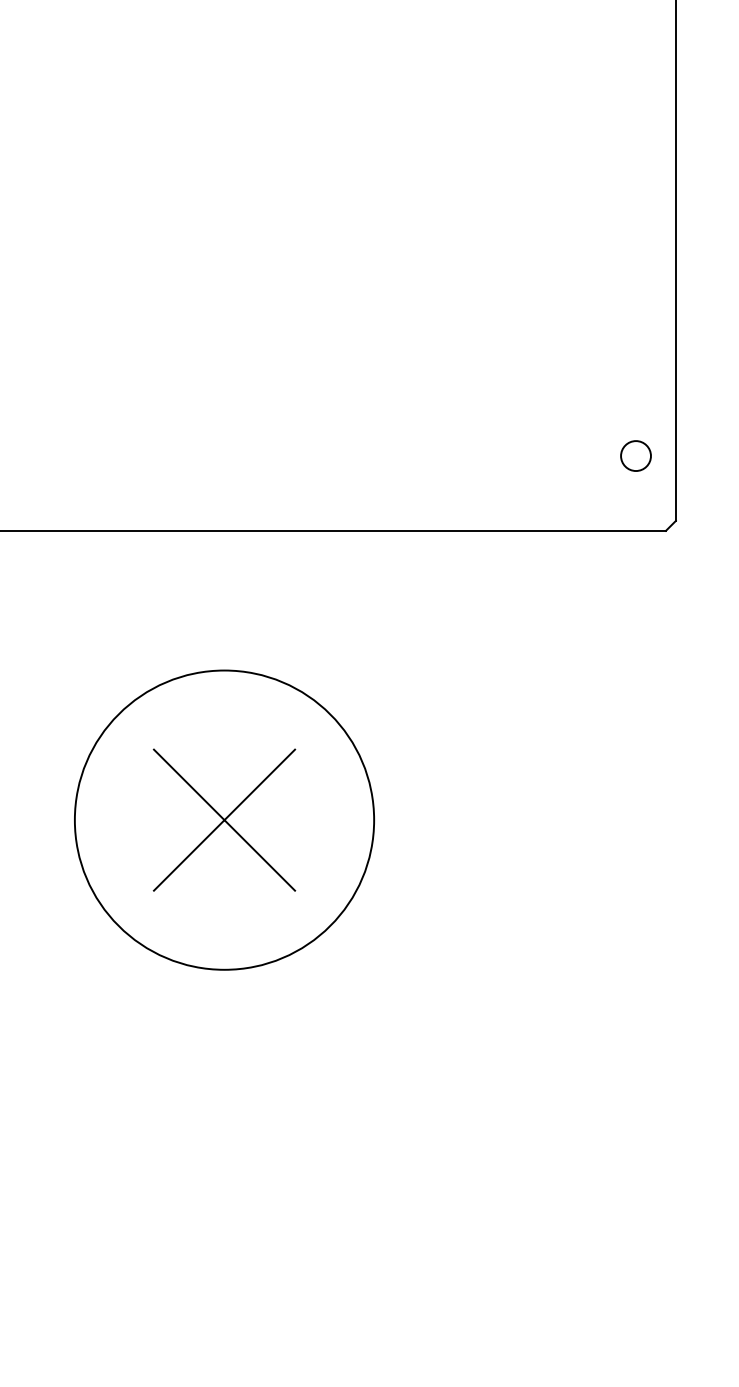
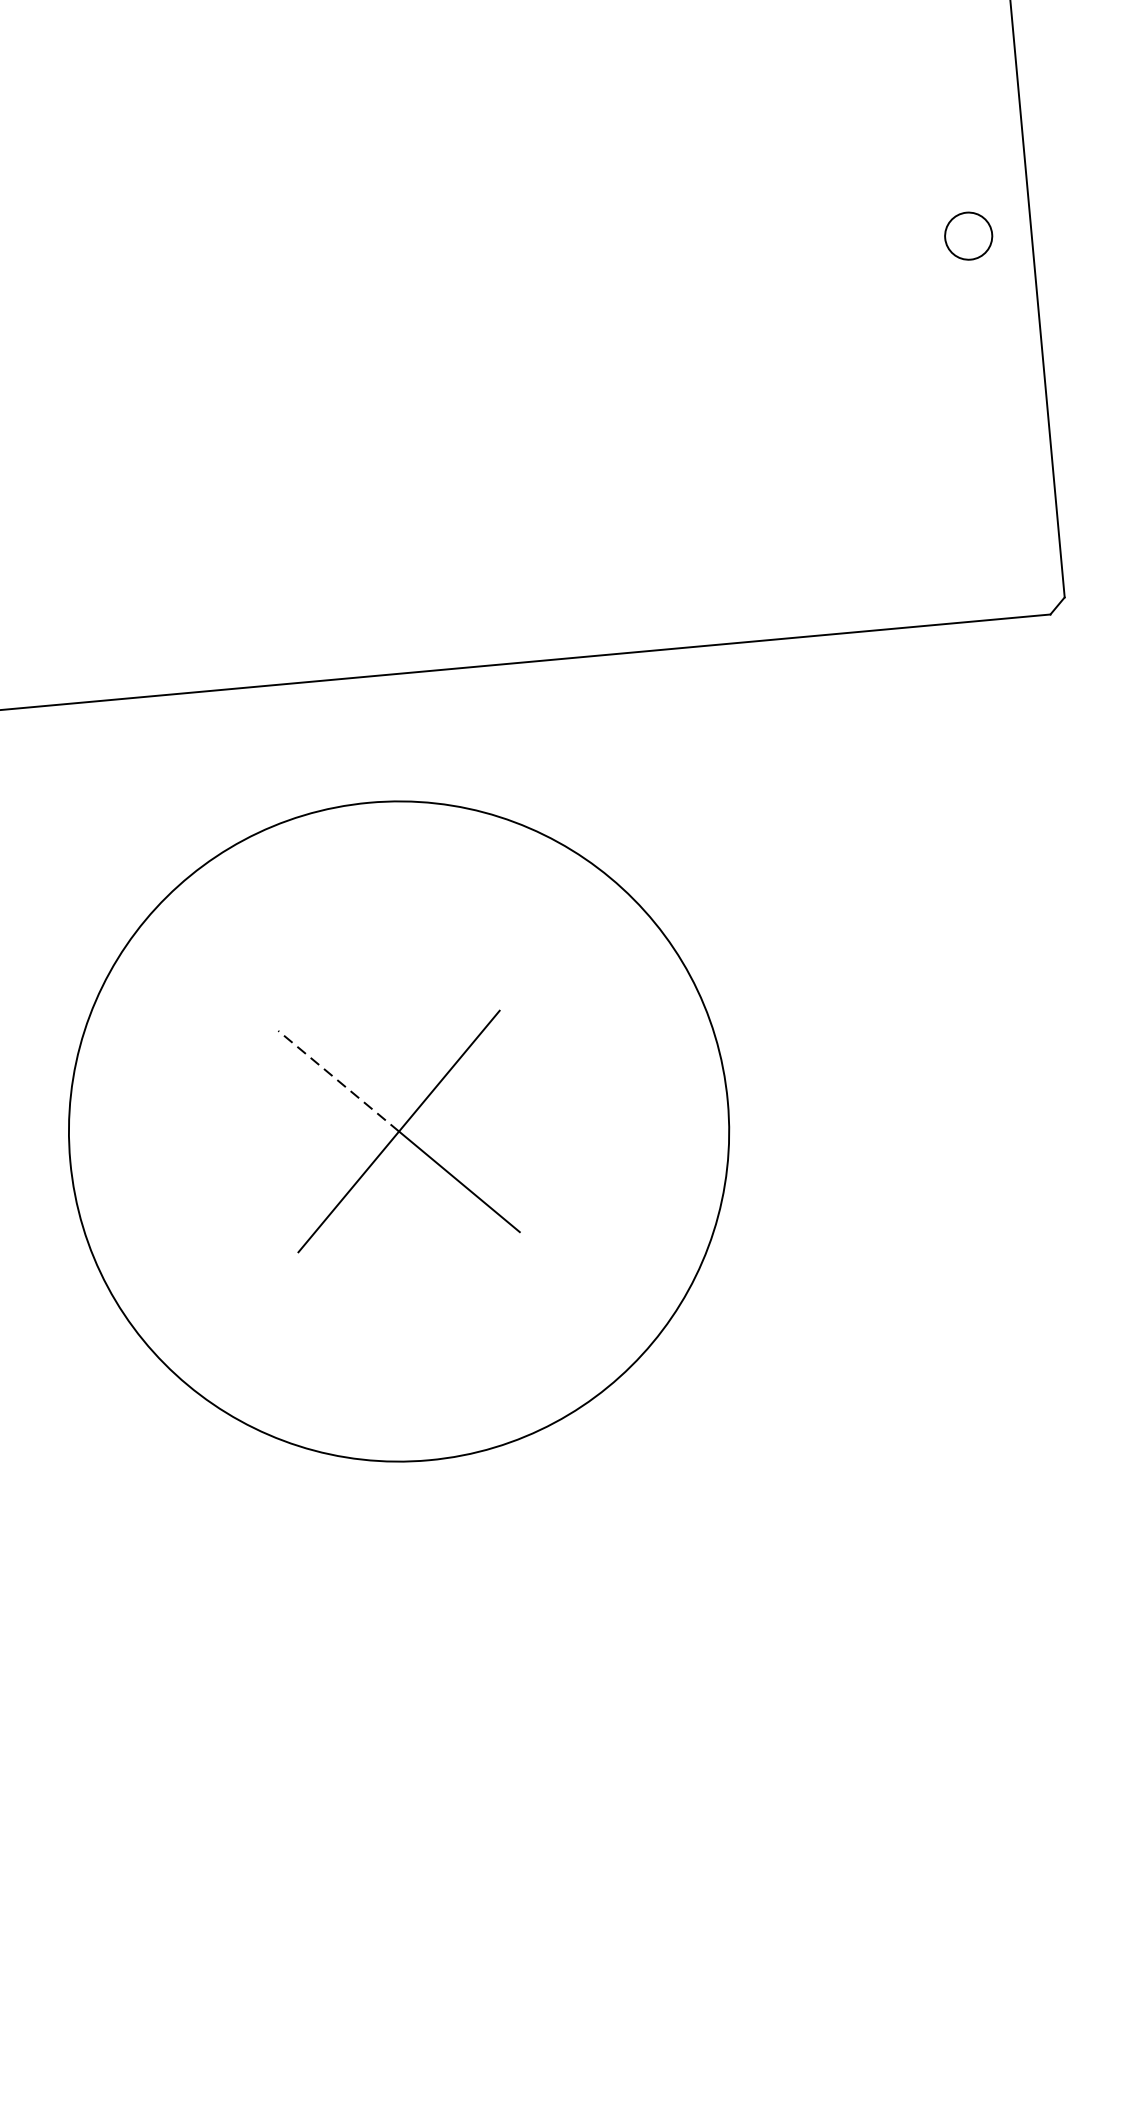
circle: (635, 455) -> (967, 235), moved
line: (189, 784) -> (339, 1080), solid -> dashed
circle: (224, 819) -> (398, 1130), size x1.4

